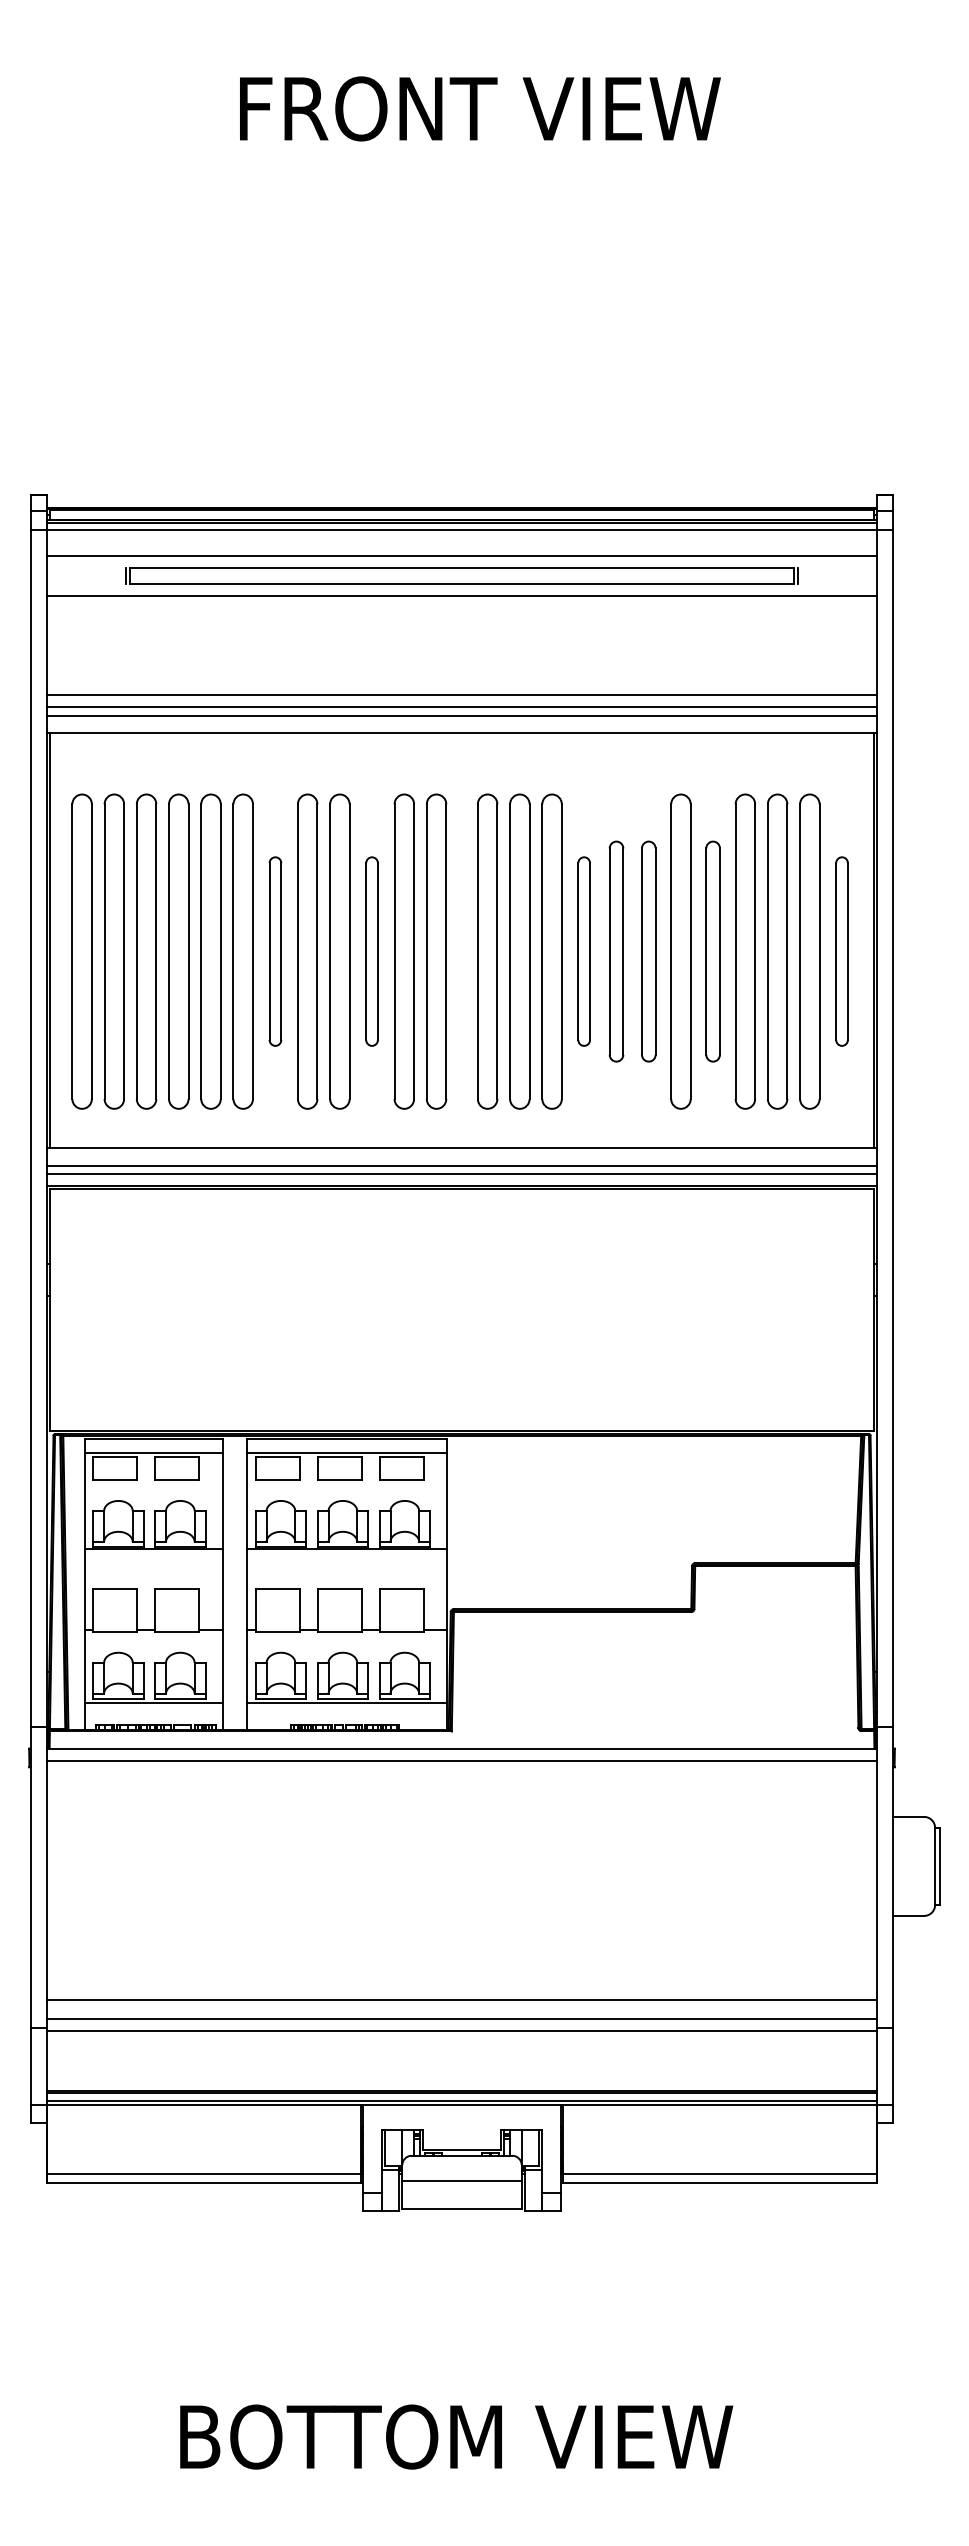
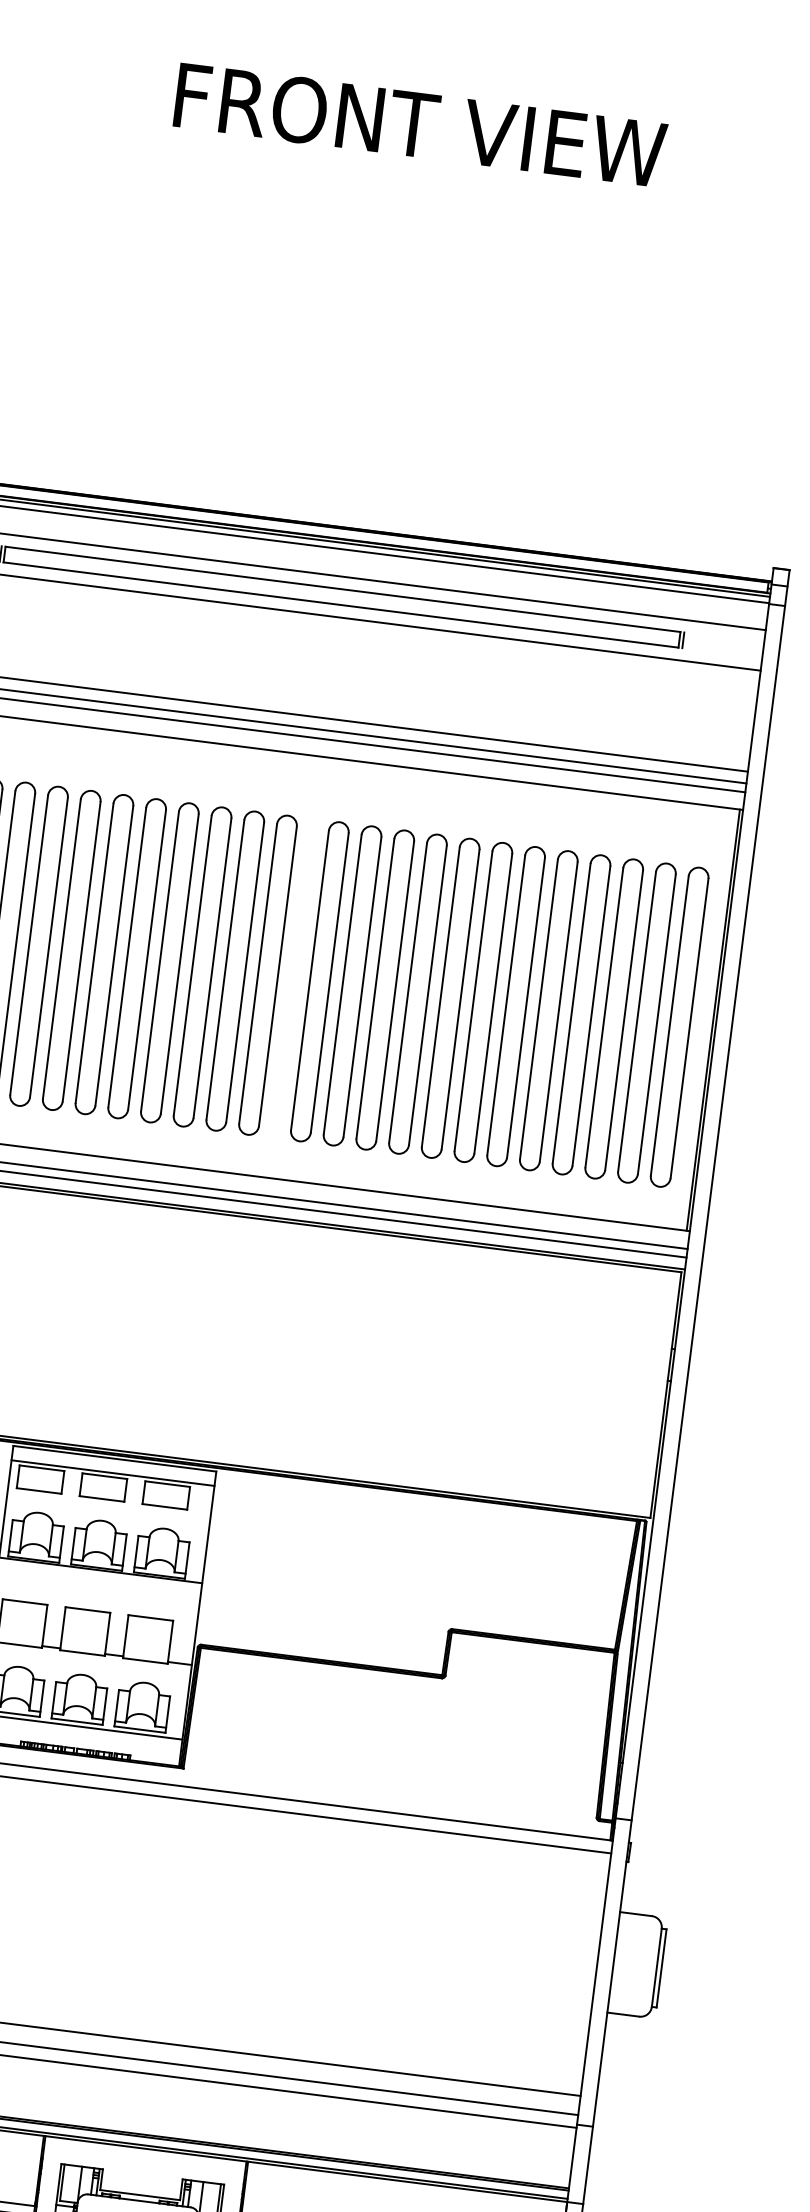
part: (275, 951) -> (104, 954), size x1.67
part: (371, 951) -> (202, 966), size x1.67
part: (583, 951) -> (417, 993), size x1.67
part: (616, 951) -> (450, 998), size x1.43
part: (648, 951) -> (483, 1002), size x1.43
part: (712, 951) -> (548, 1010), size x1.43
part: (841, 951) -> (679, 1027), size x1.67

